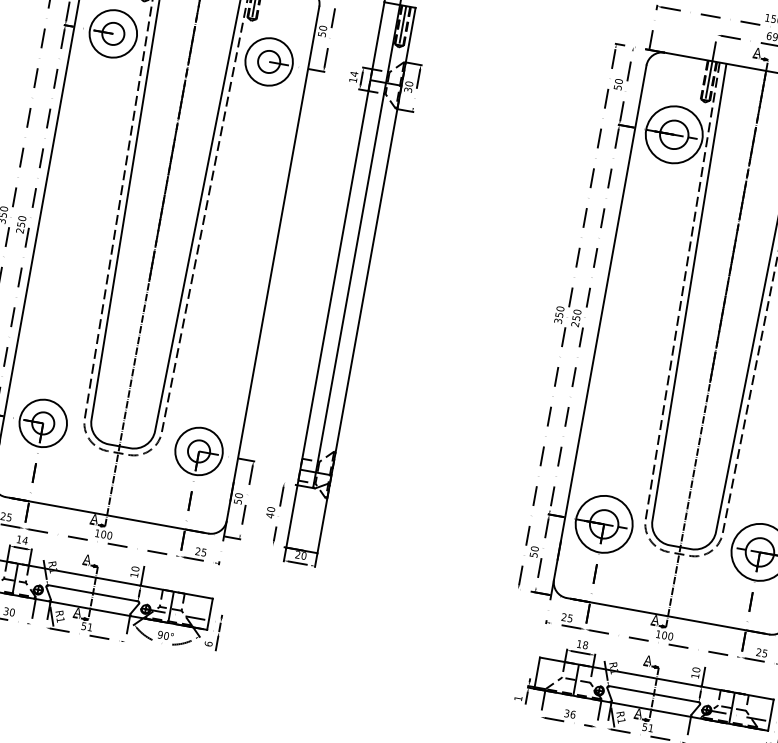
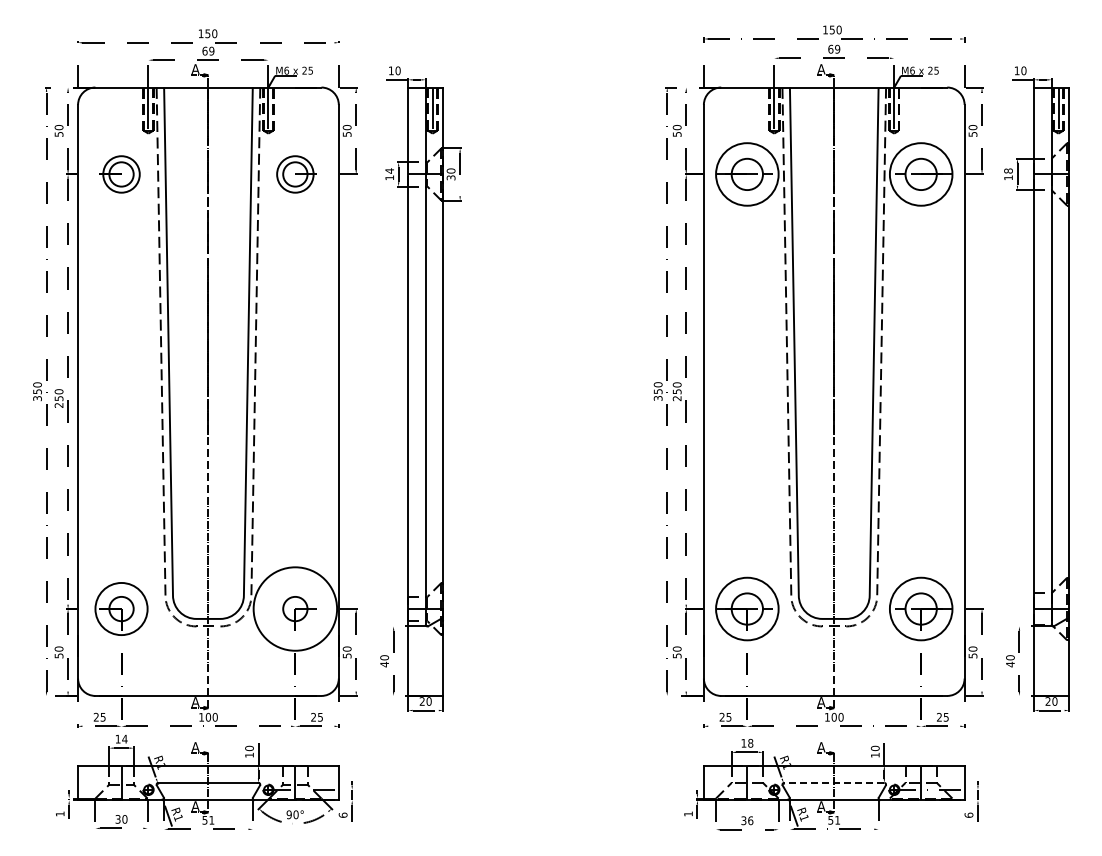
circle: (113, 33) -> (121, 174), size x0.7
circle: (269, 62) -> (295, 174), size x0.7
circle: (199, 451) -> (295, 608), size x1.6
line: (653, 693) -> (833, 782), solid -> dashed

